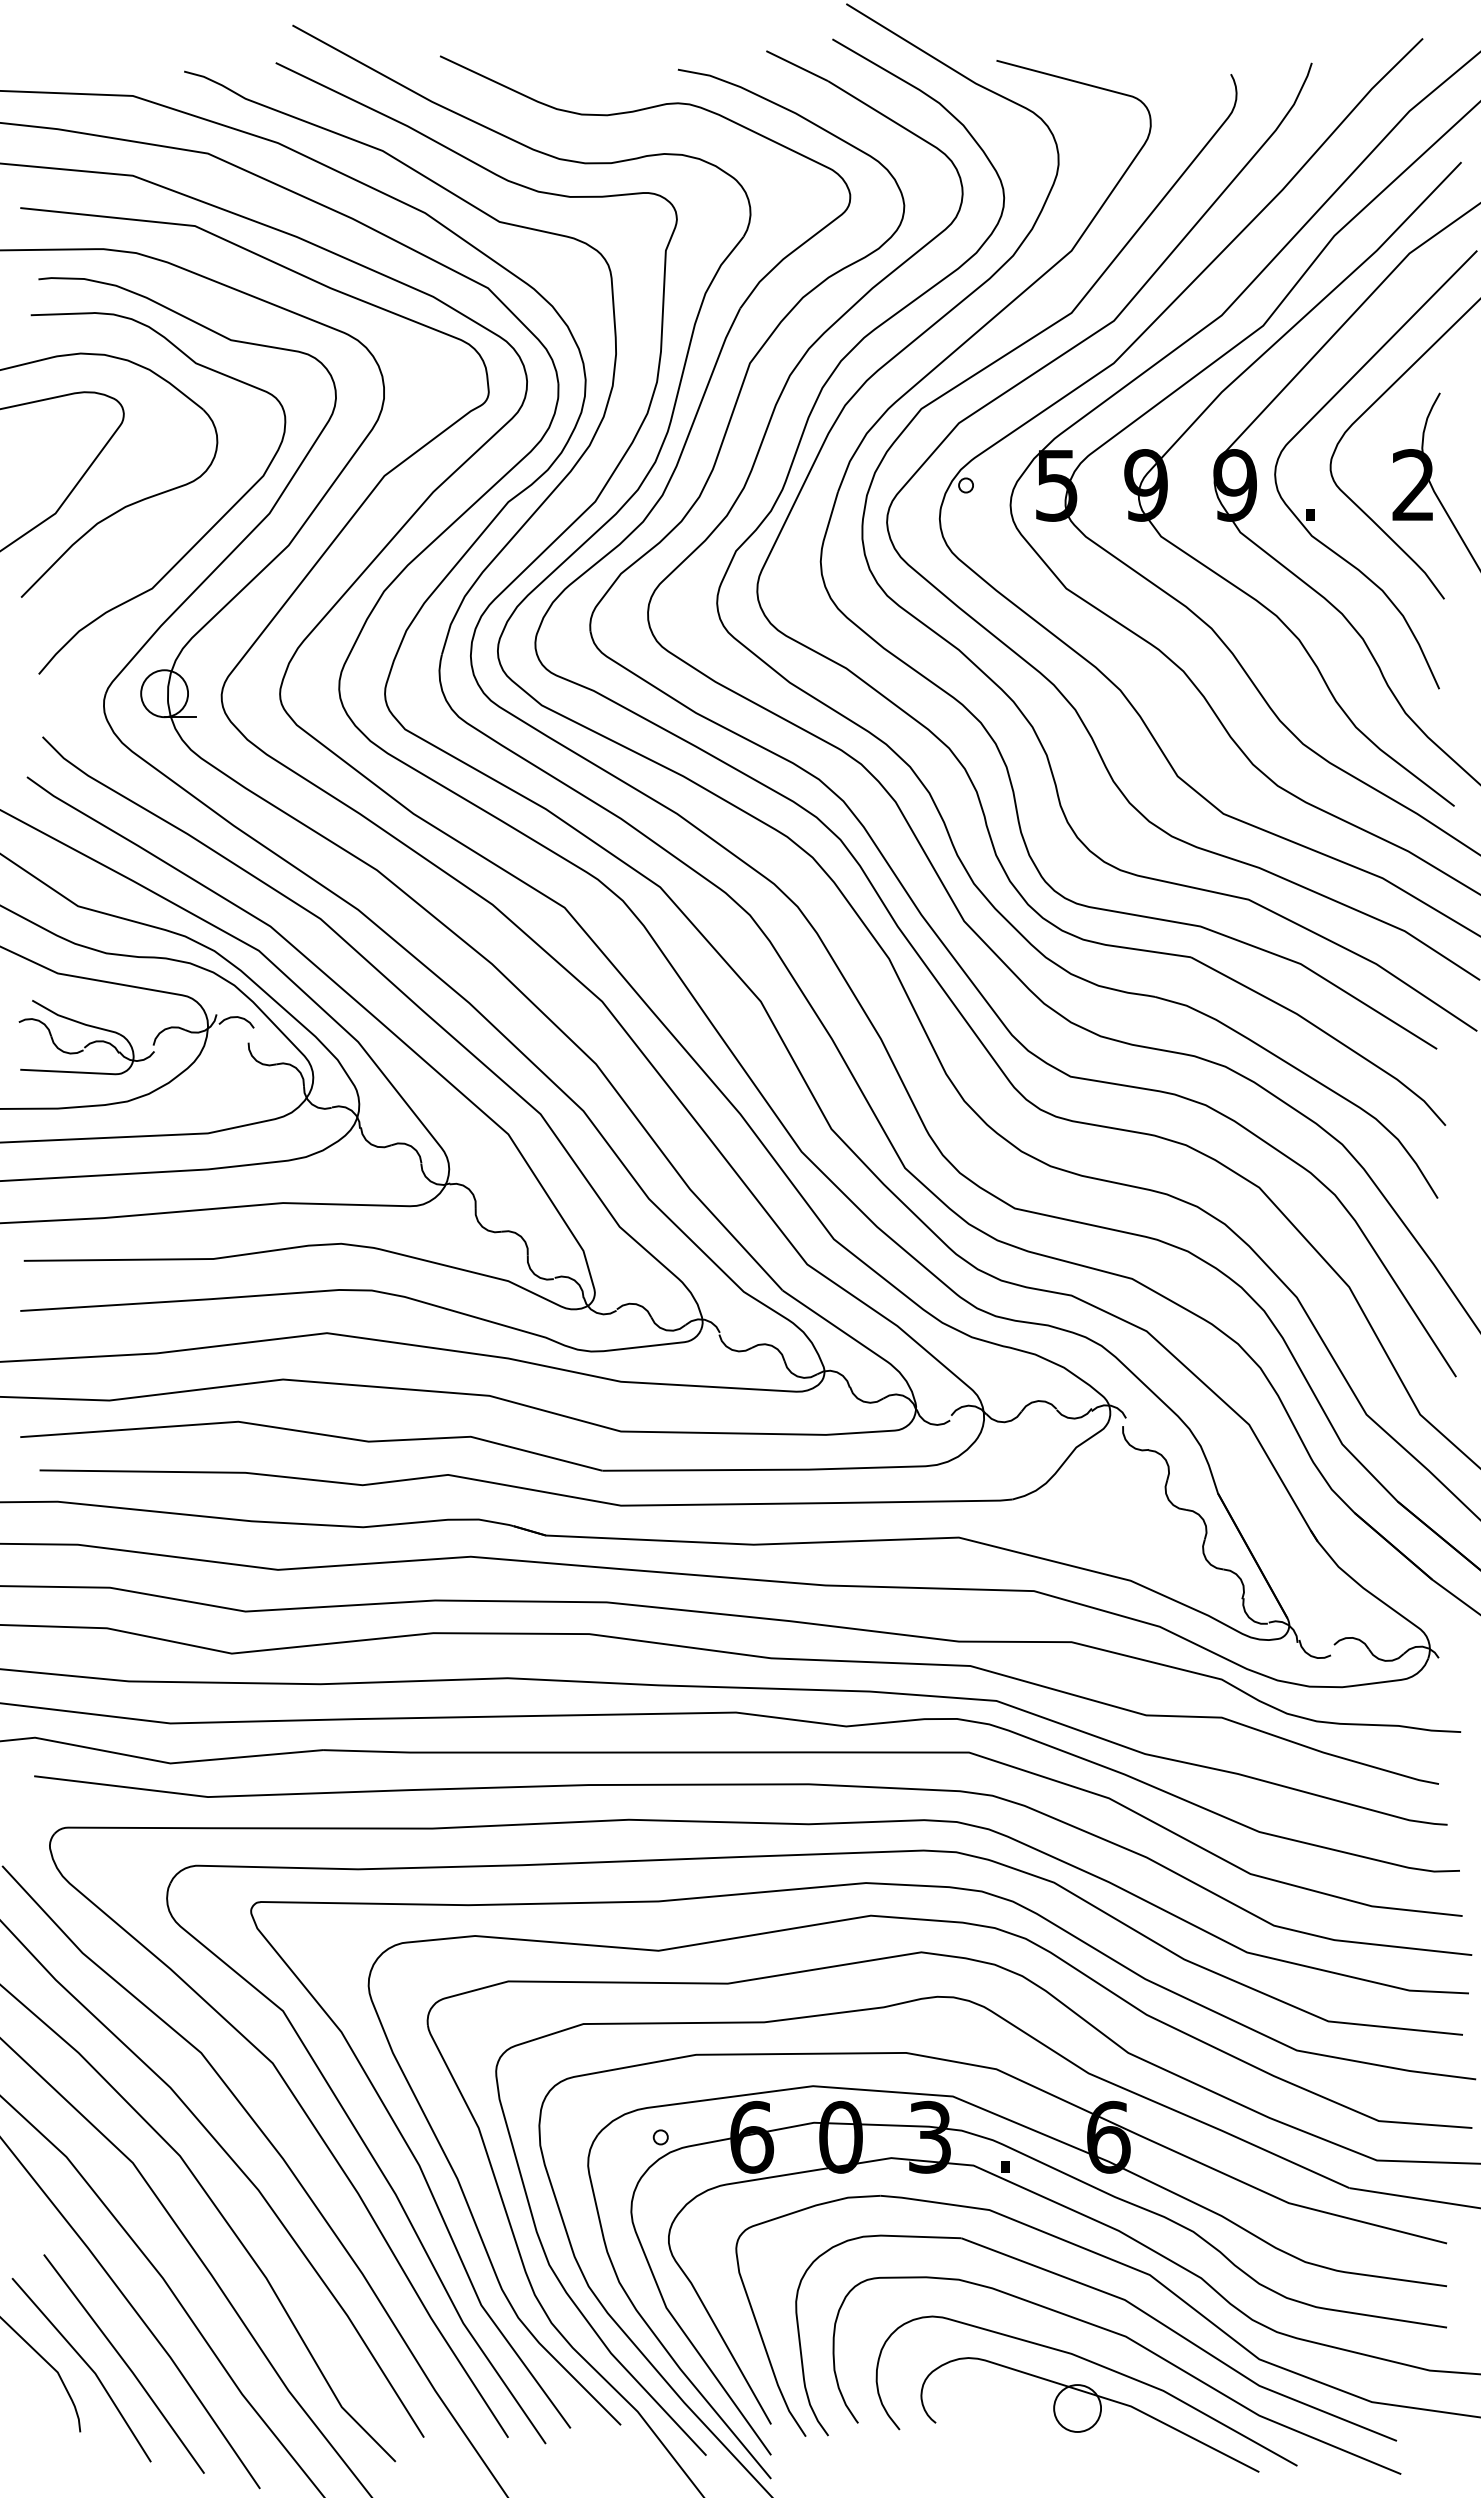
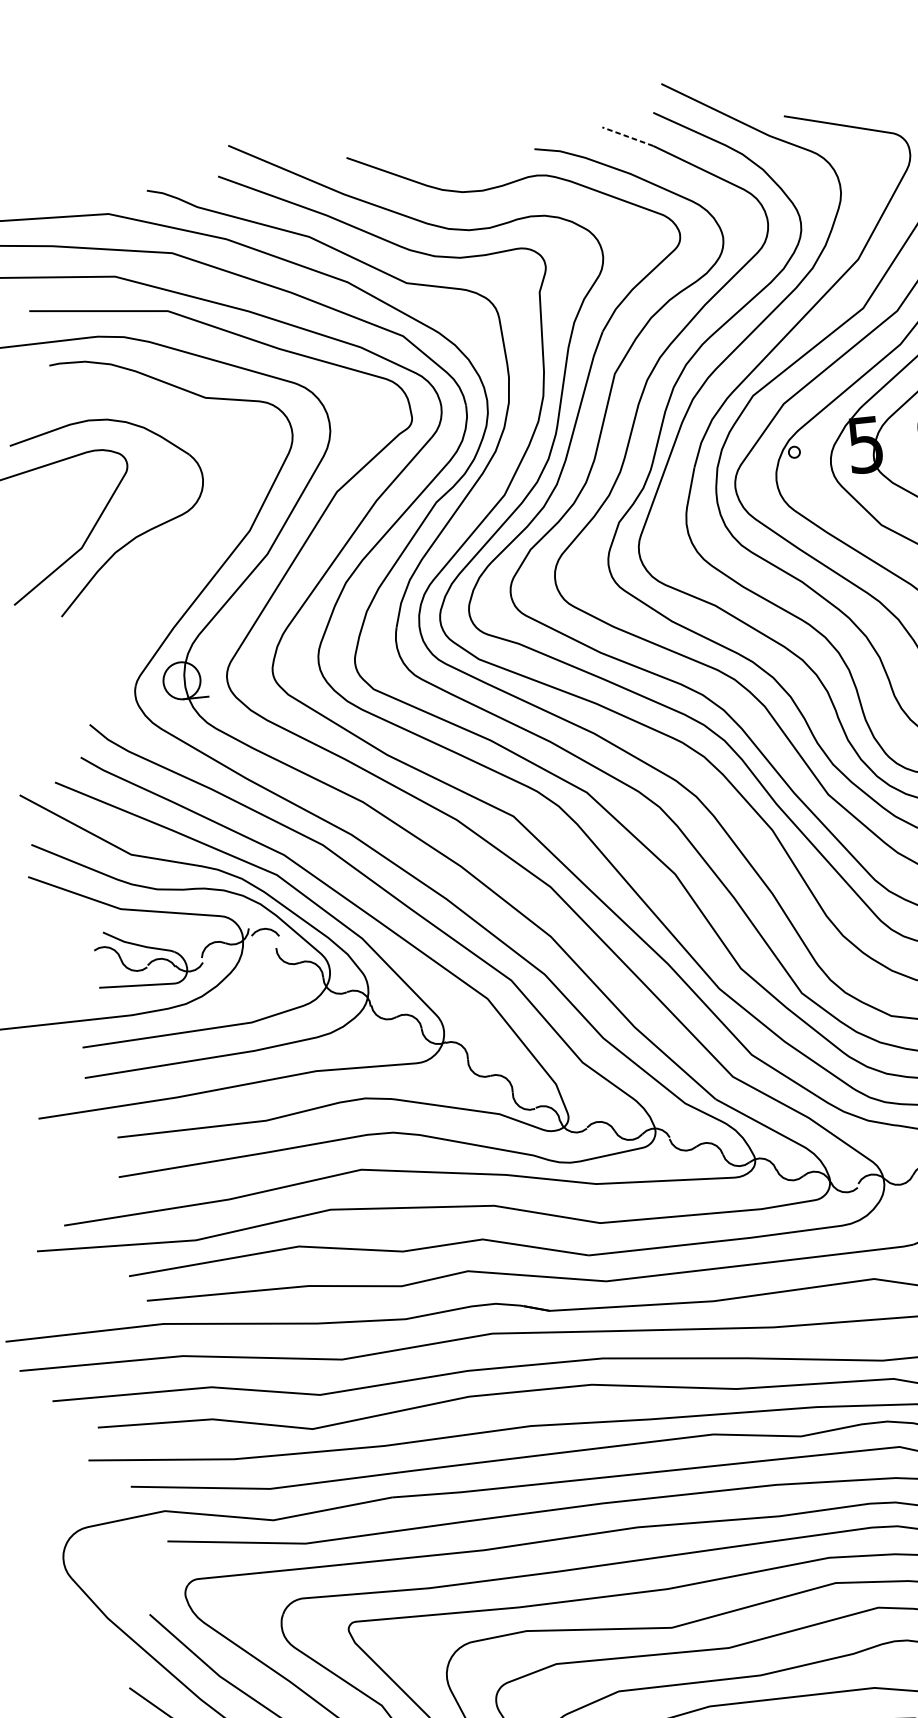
line: (796, 65) -> (627, 136), solid -> dashed
curve: (202, 536) -> (199, 554), removed

